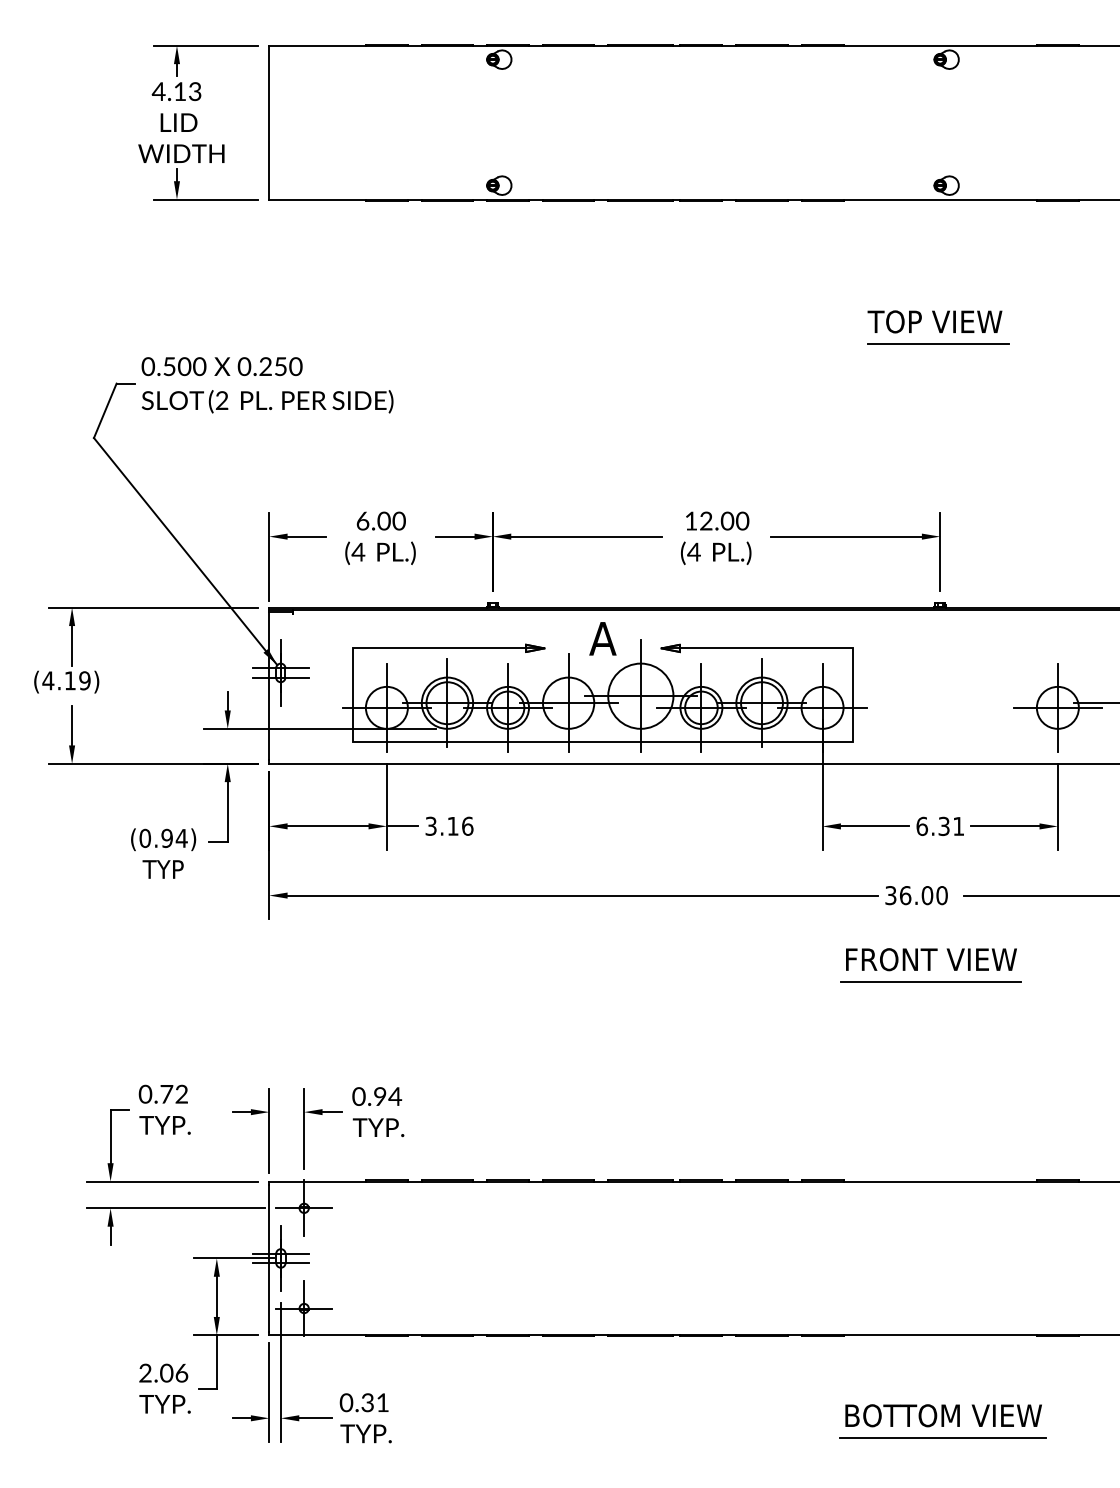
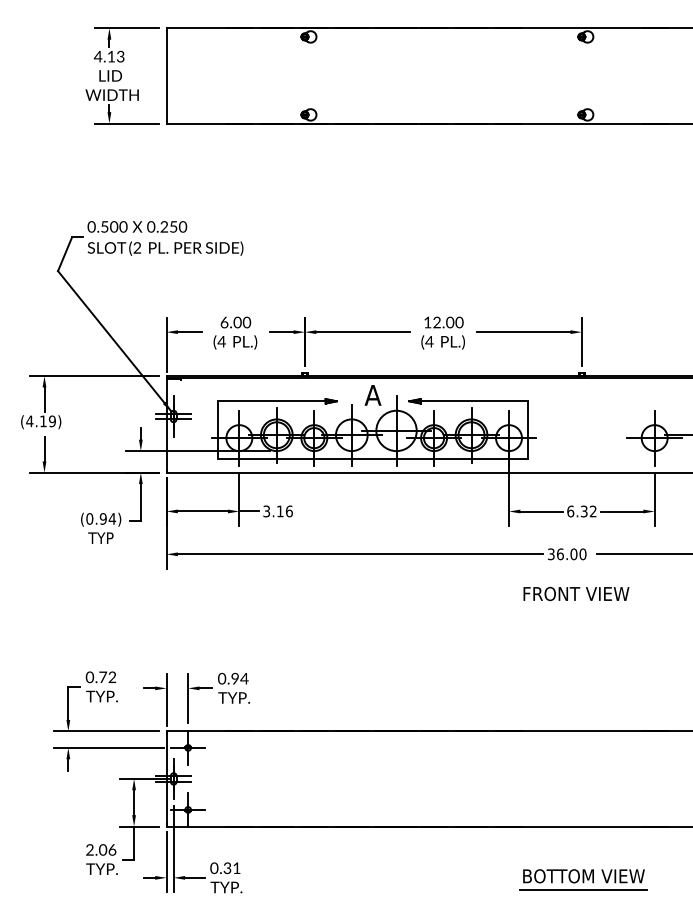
part: (938, 327) -> (580, 202), removed
text: (957, 826) -> (592, 511), 6.31 -> 6.32
line: (929, 981) -> (575, 607), removed

